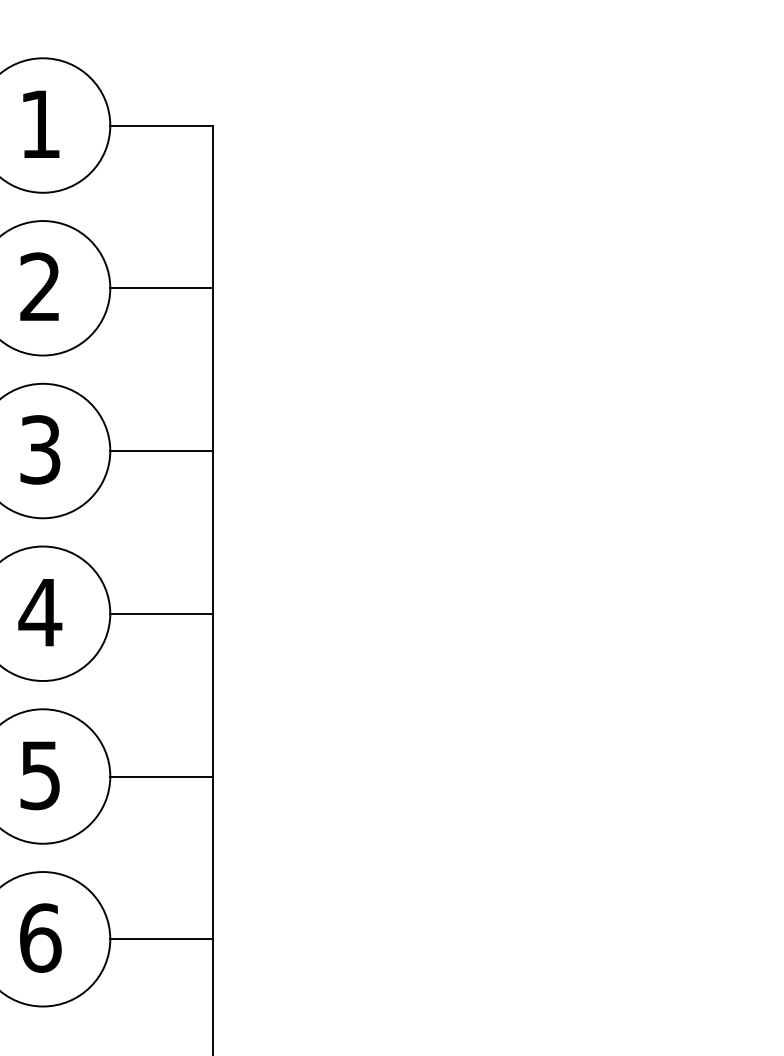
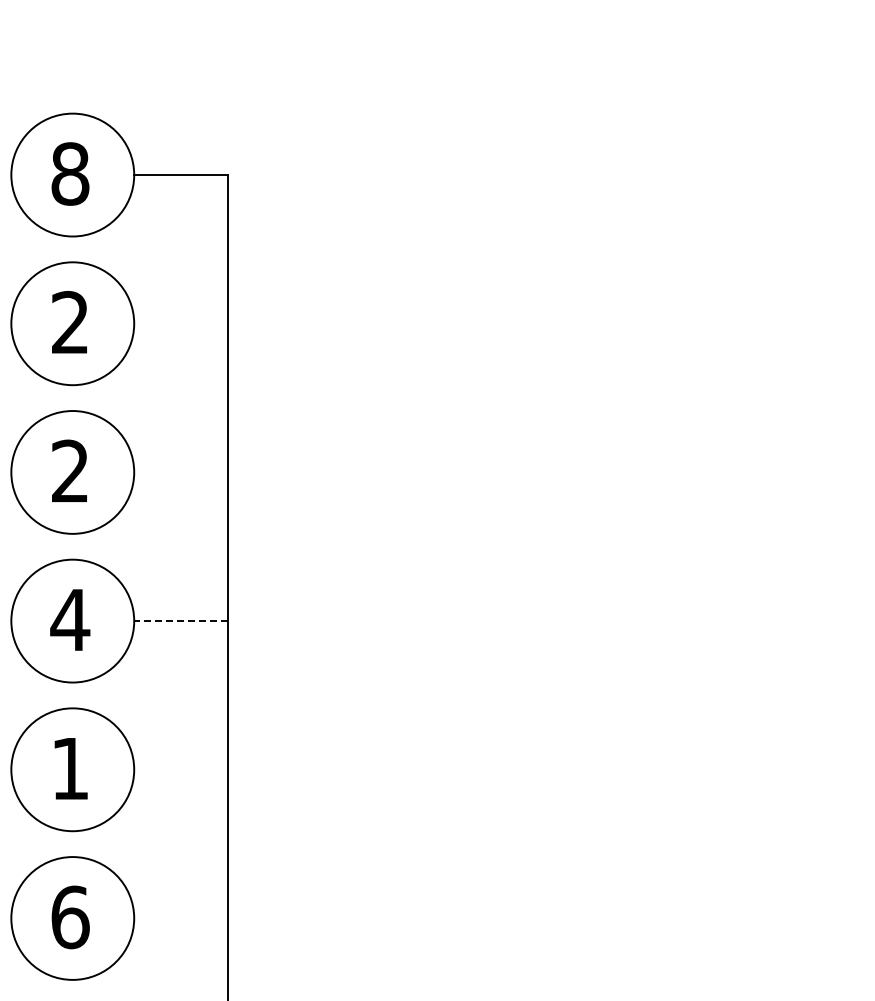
text: (40, 123) -> (70, 173), 1 -> 8
line: (162, 288) -> (181, 323), removed
text: (40, 450) -> (70, 471), 3 -> 2
line: (162, 451) -> (181, 472), removed
line: (162, 614) -> (181, 621), solid -> dashed
text: (39, 776) -> (69, 769), 5 -> 1
line: (162, 776) -> (181, 769), removed
line: (162, 939) -> (181, 918), removed

